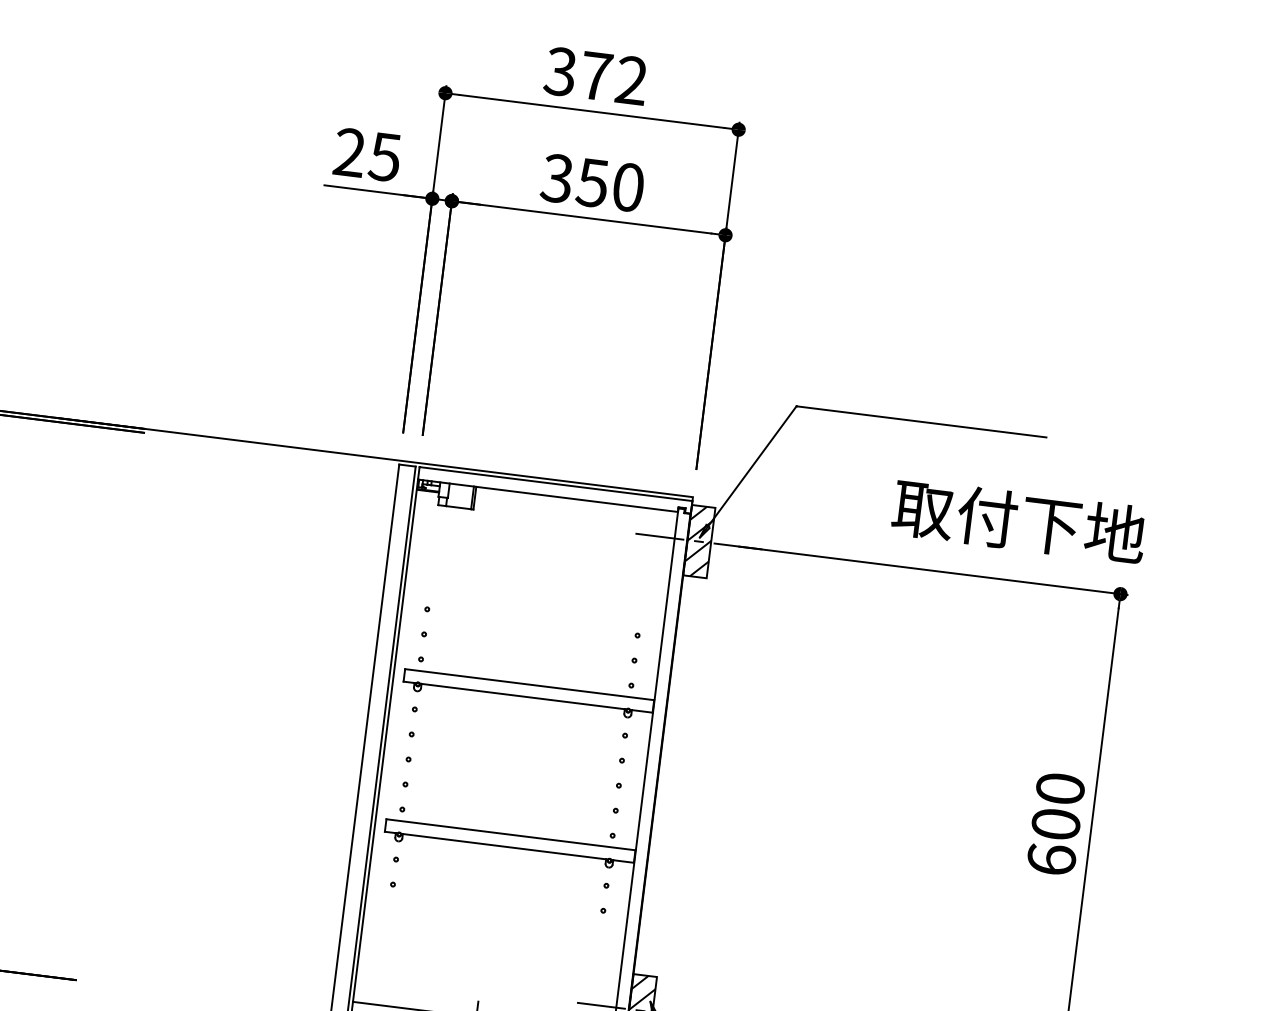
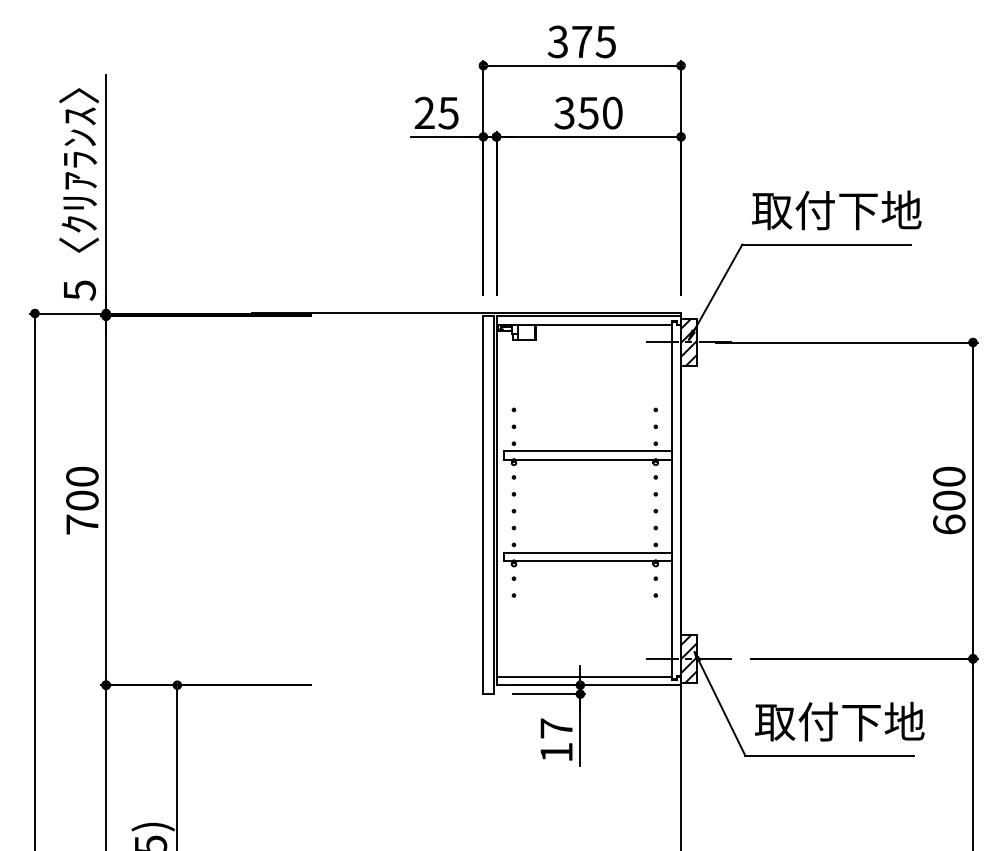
text: (631, 79) -> (605, 41), 372 -> 375
text: (1018, 521) -> (836, 210), moved

